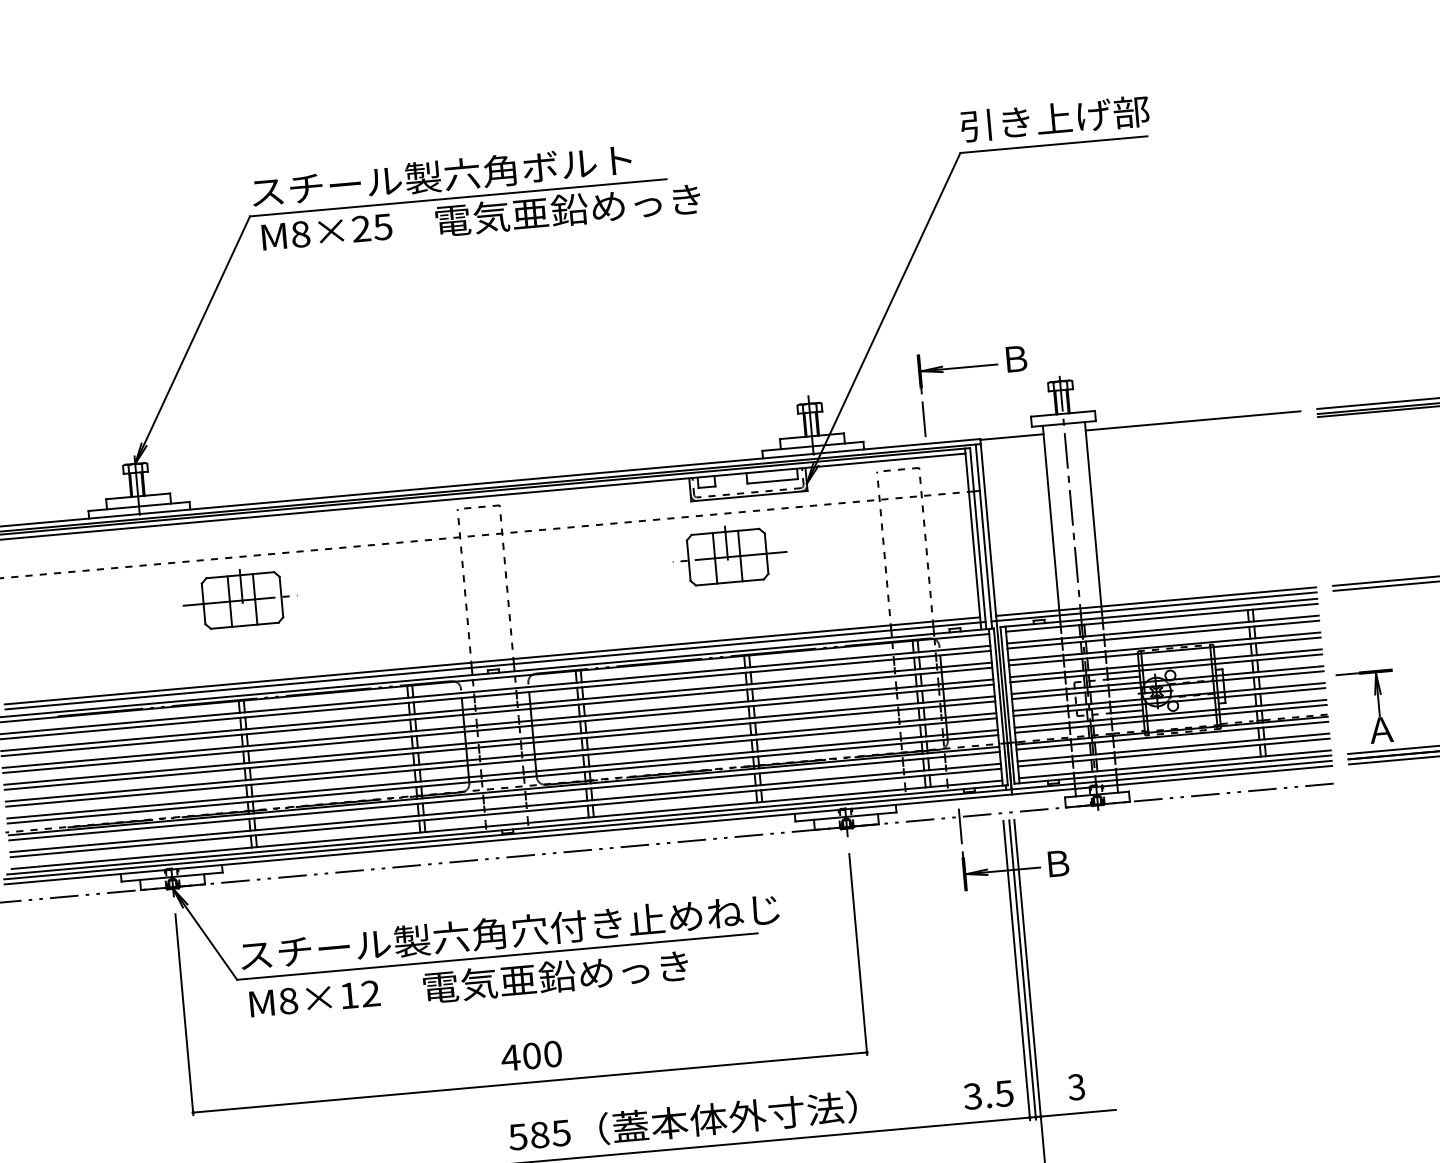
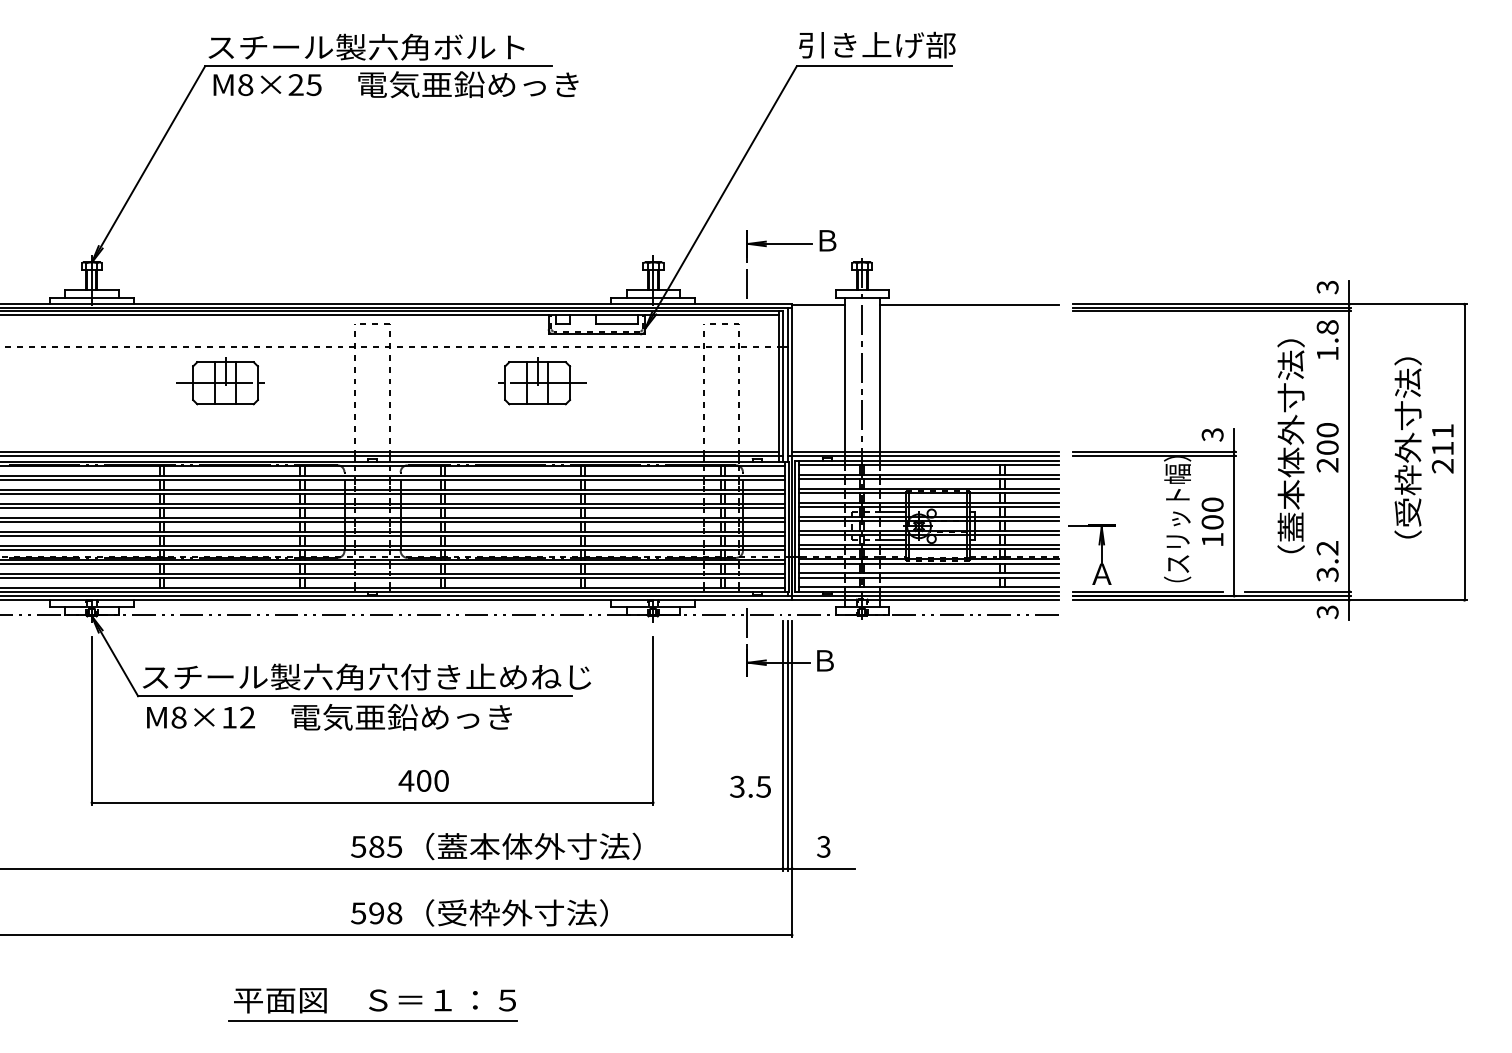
part: (733, 554) -> (542, 381), moved
part: (236, 598) -> (220, 381), moved
text: (531, 1055) -> (423, 780), moved
text: (988, 1094) -> (750, 786), moved

